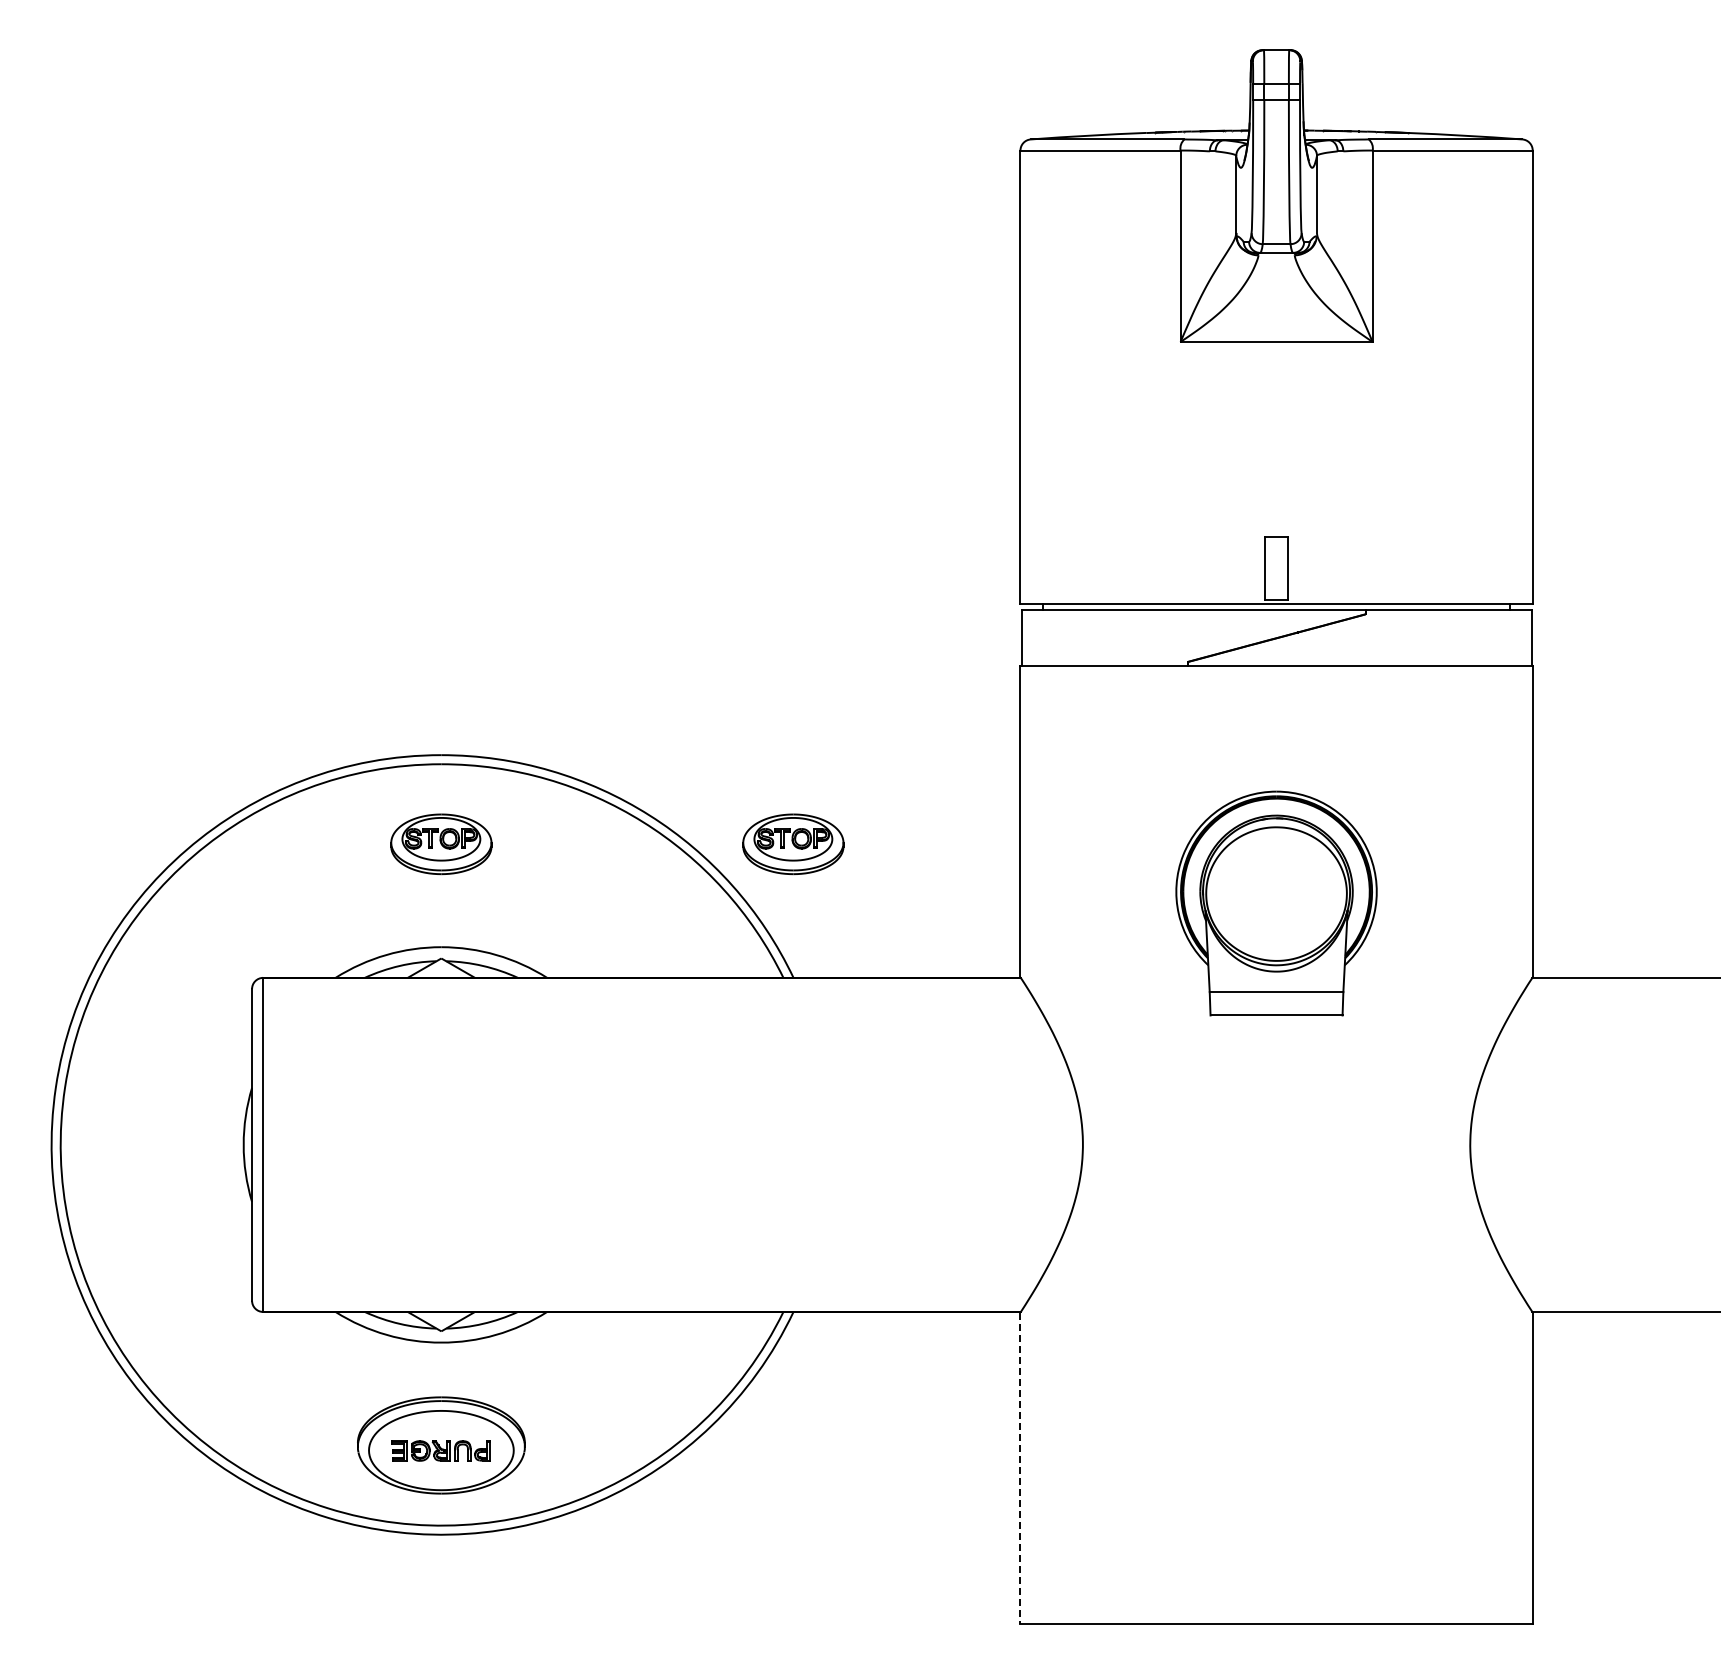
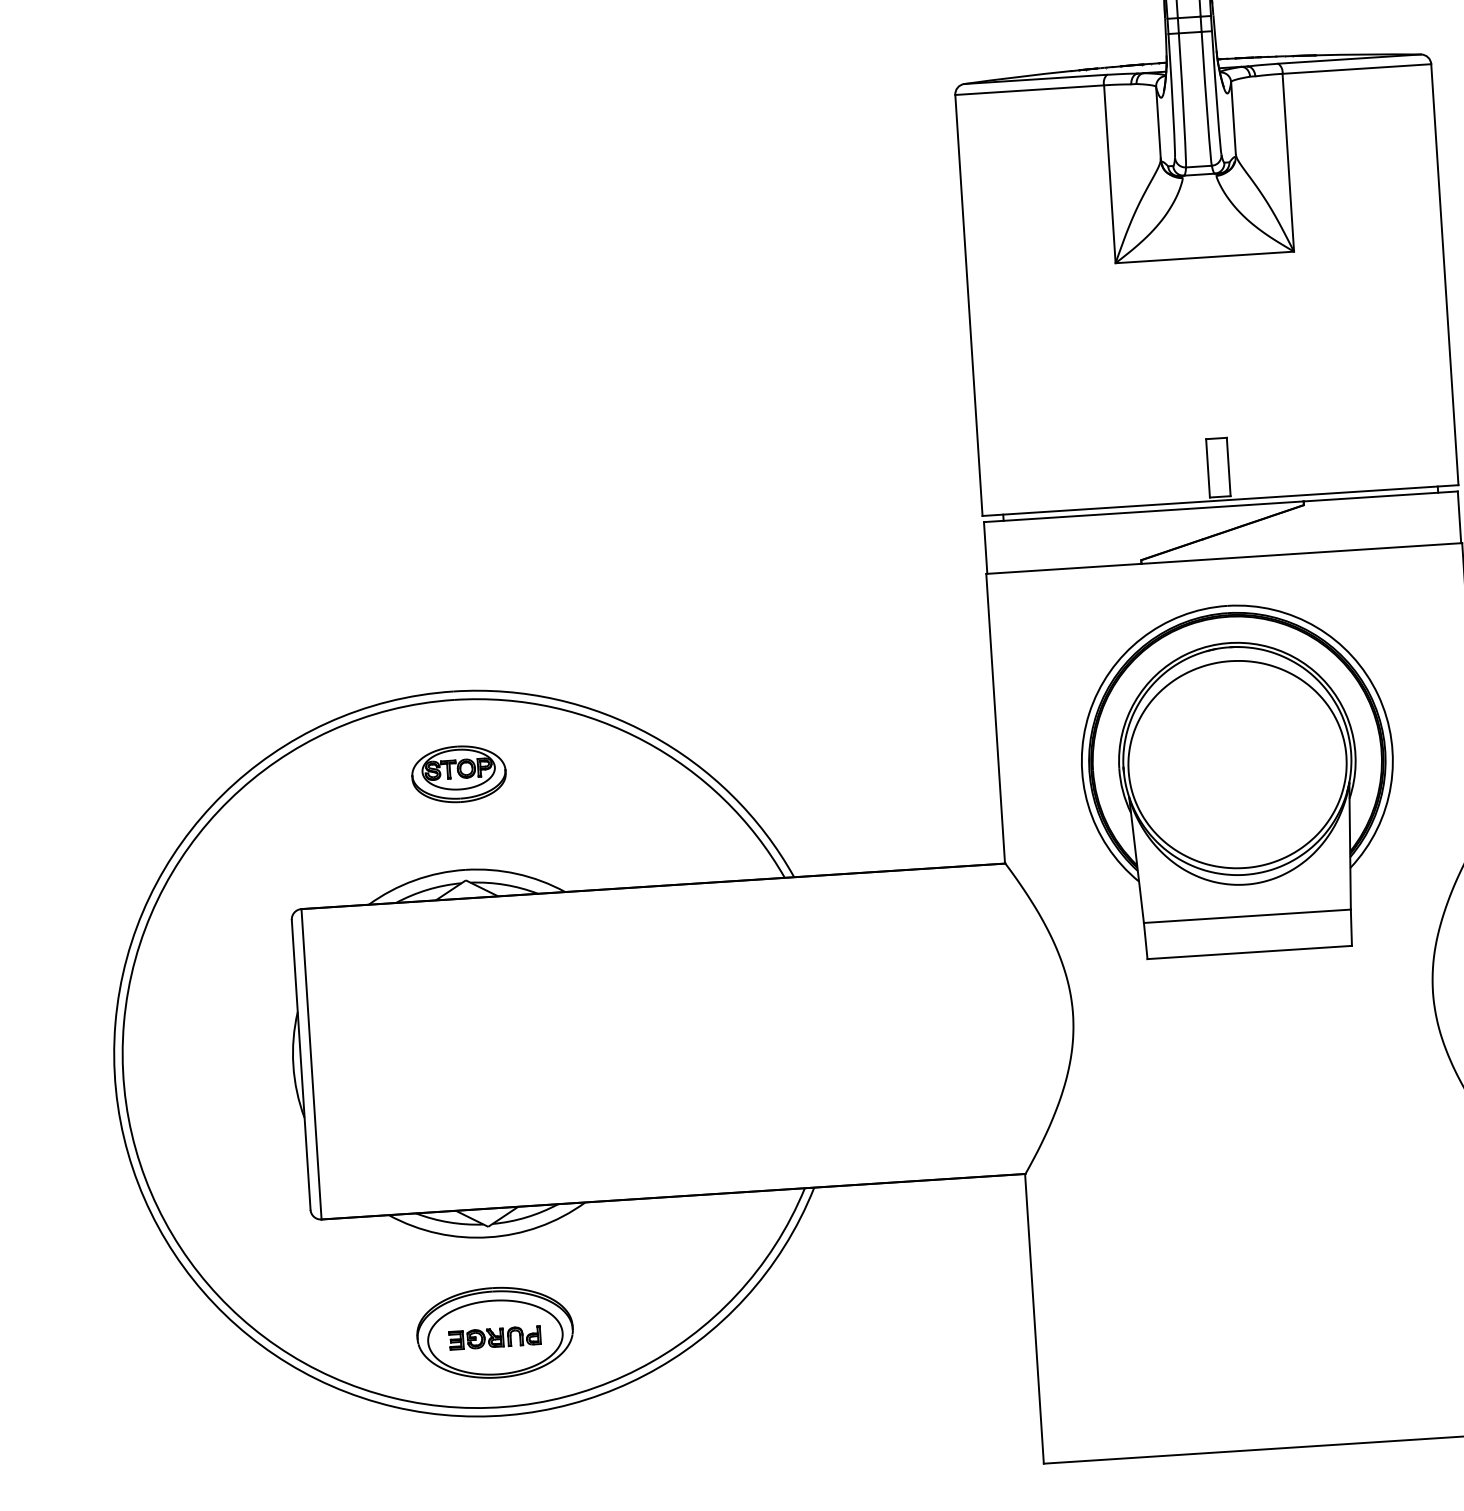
part: (793, 844) -> (786, 753), removed
part: (1276, 903) -> (1238, 779), size x1.67
line: (1020, 1468) -> (1034, 1319), dashed -> solid

